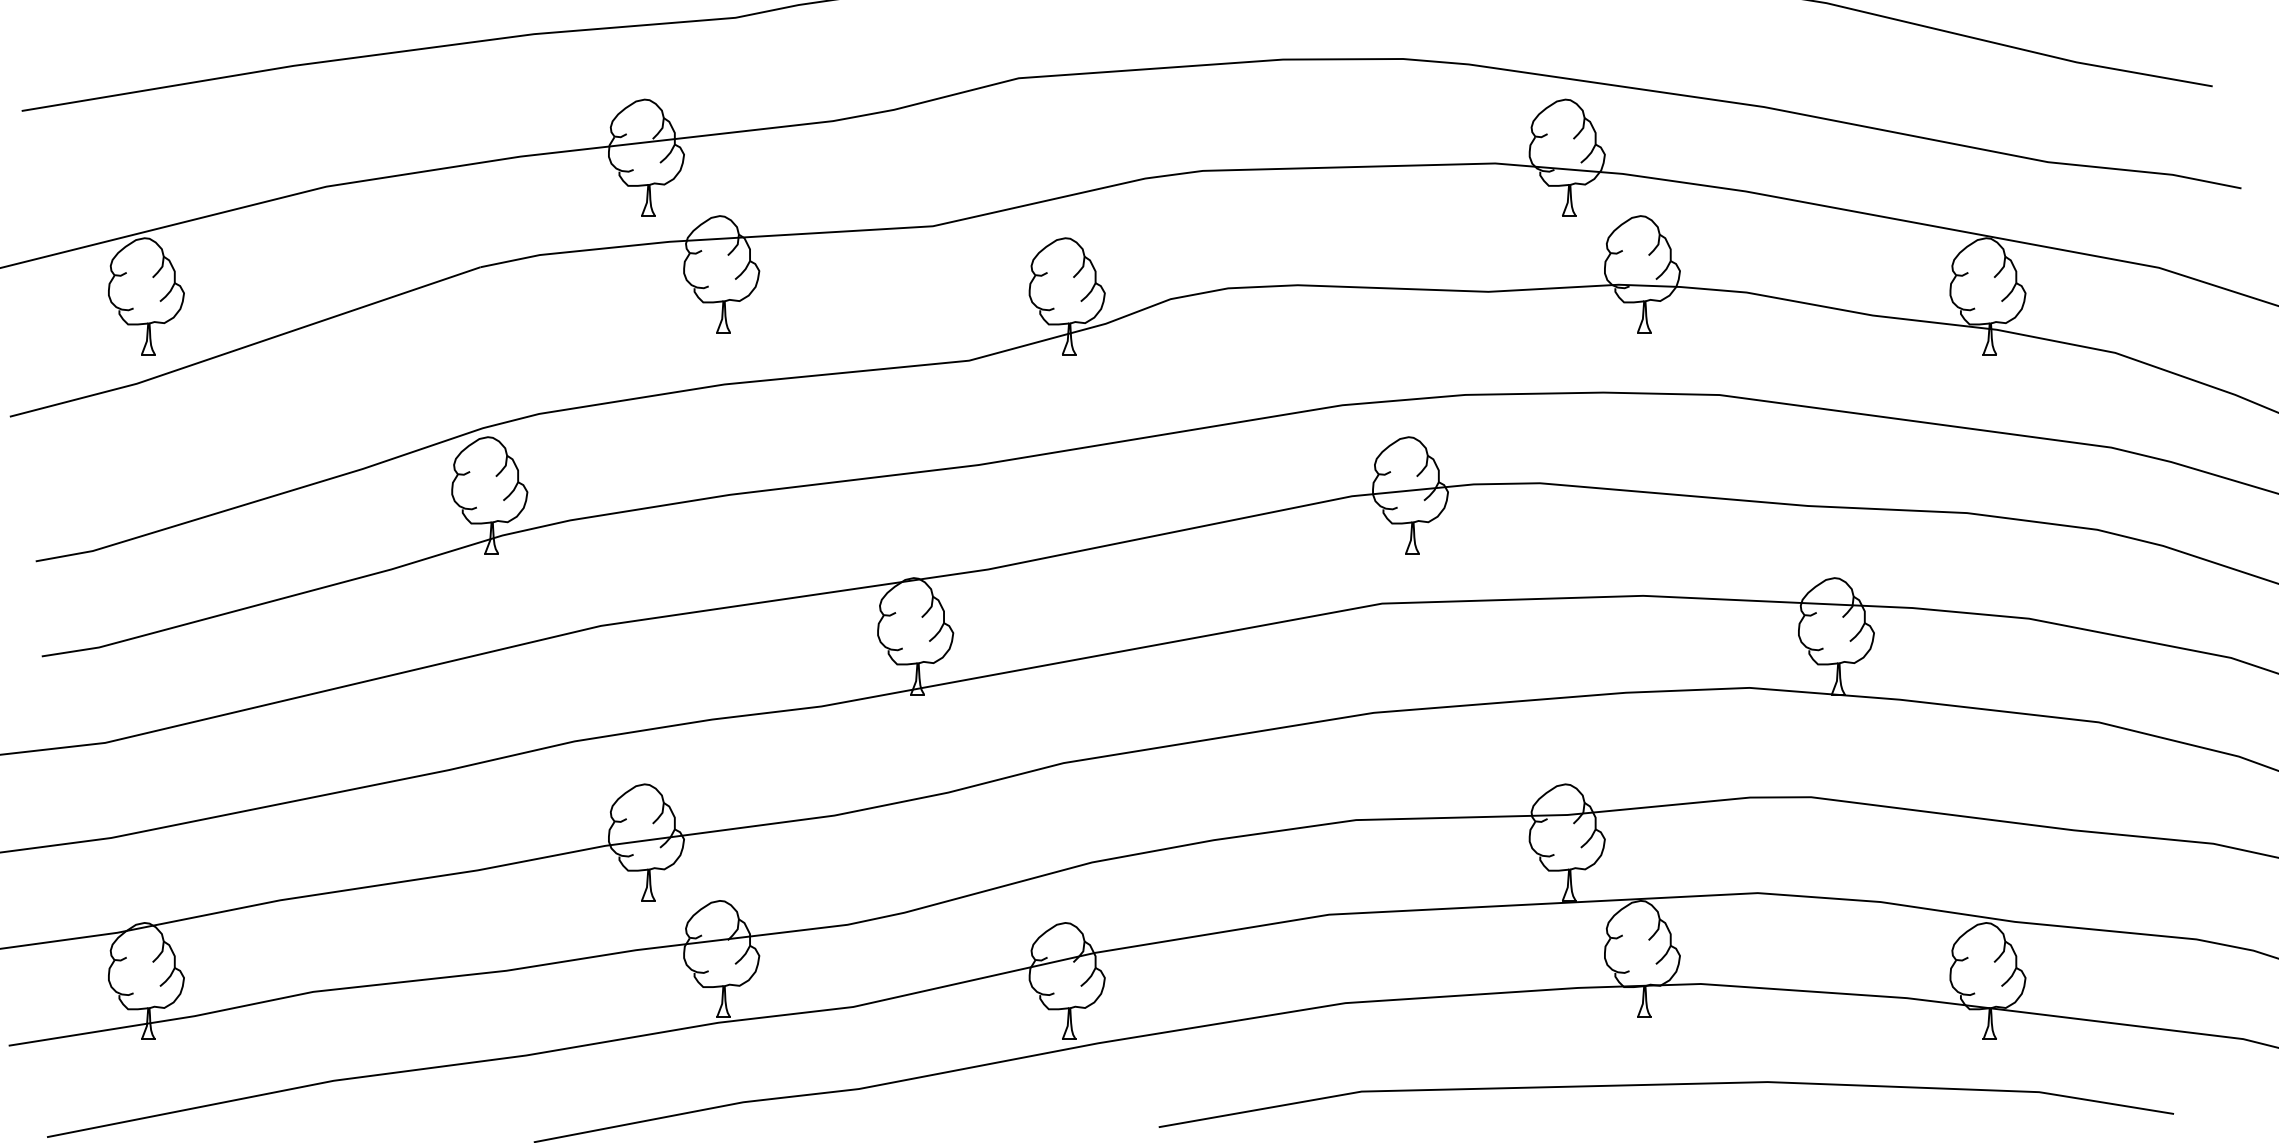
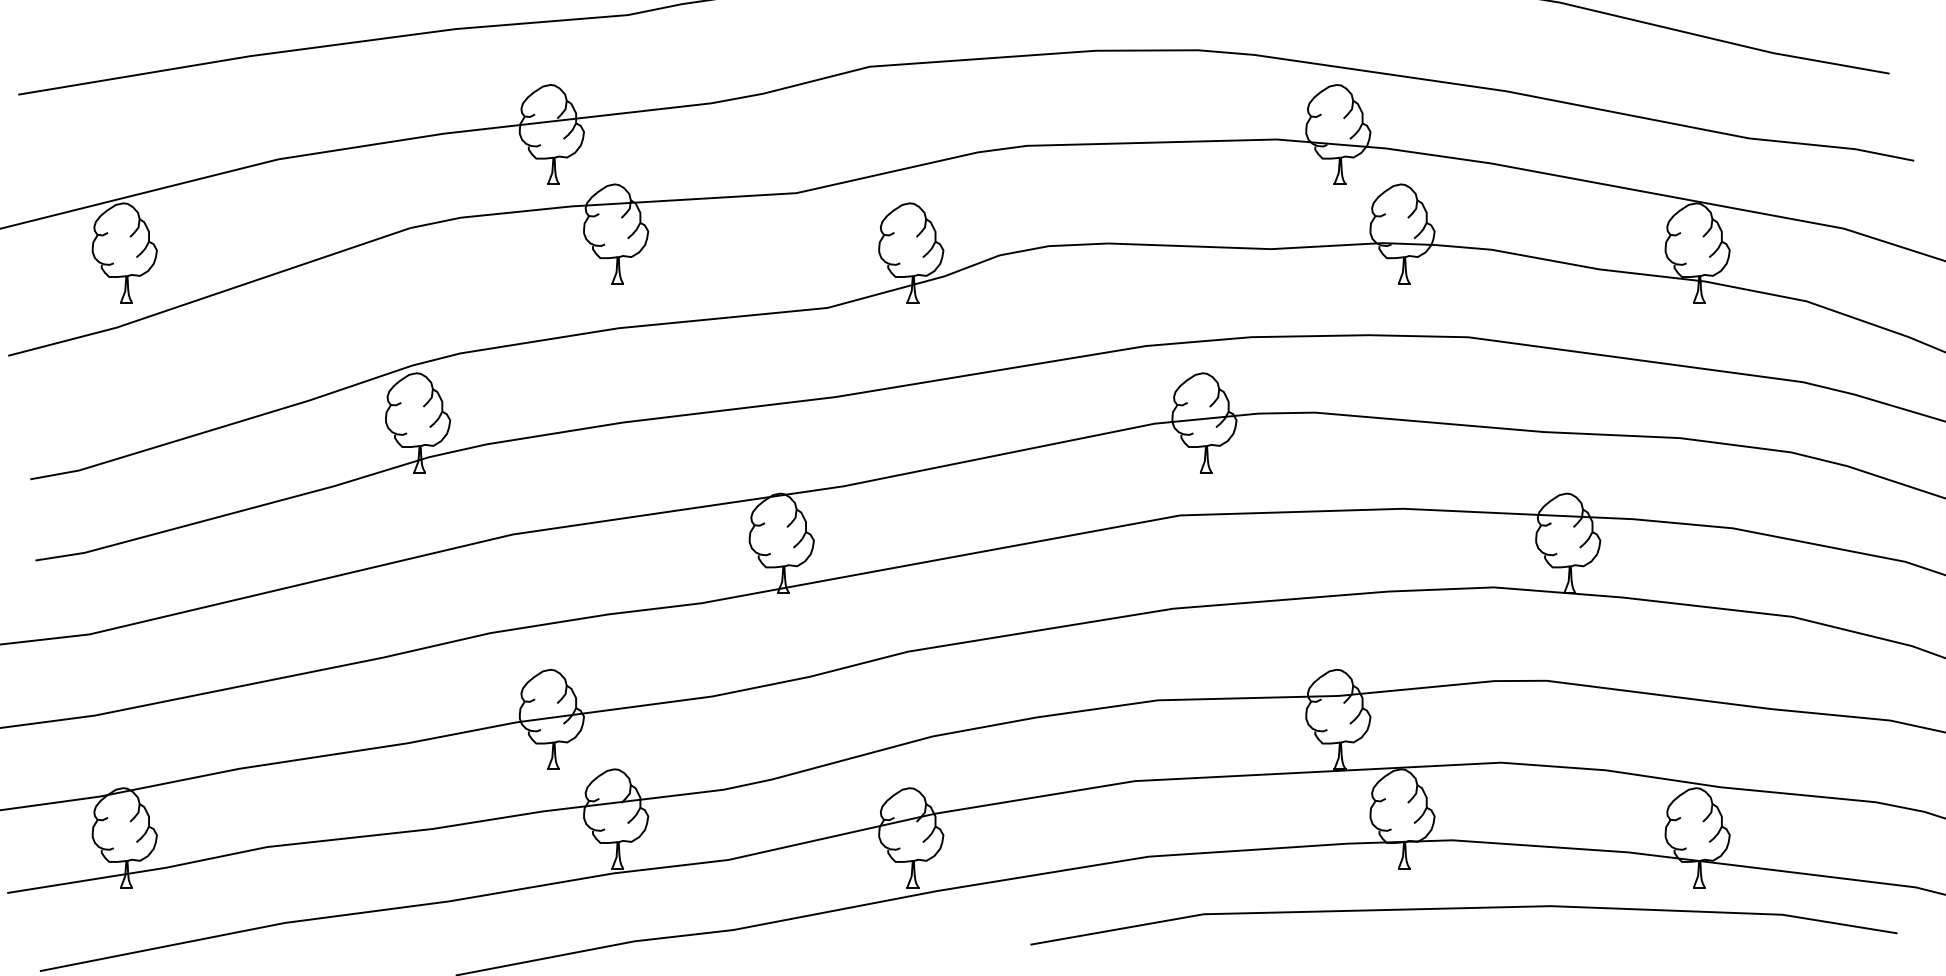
line: (1666, 1085) -> (1464, 909), moved

